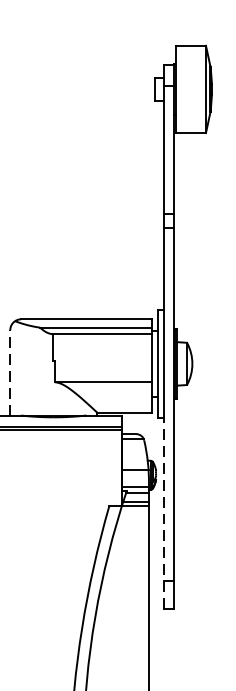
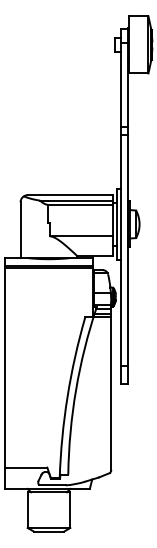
line: (10, 373) -> (20, 230), dashed -> solid
line: (163, 512) -> (120, 321), dashed -> solid

